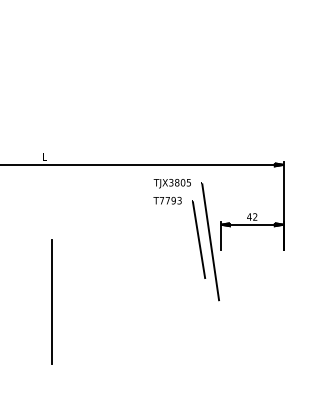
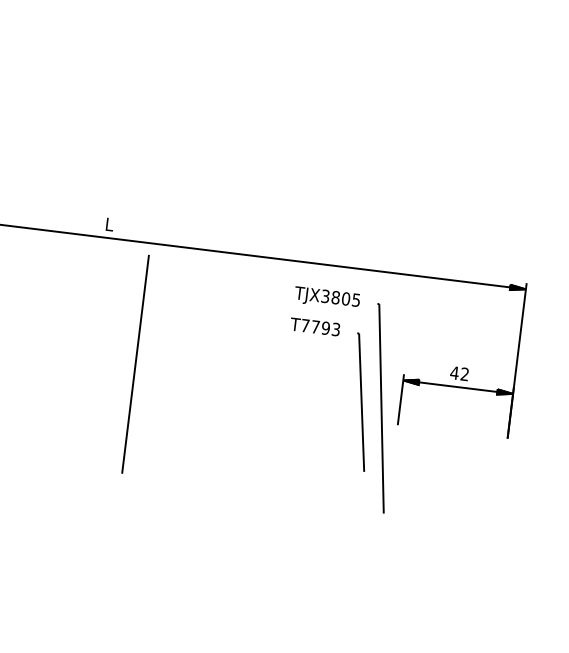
line: (51, 301) -> (134, 363), moved

